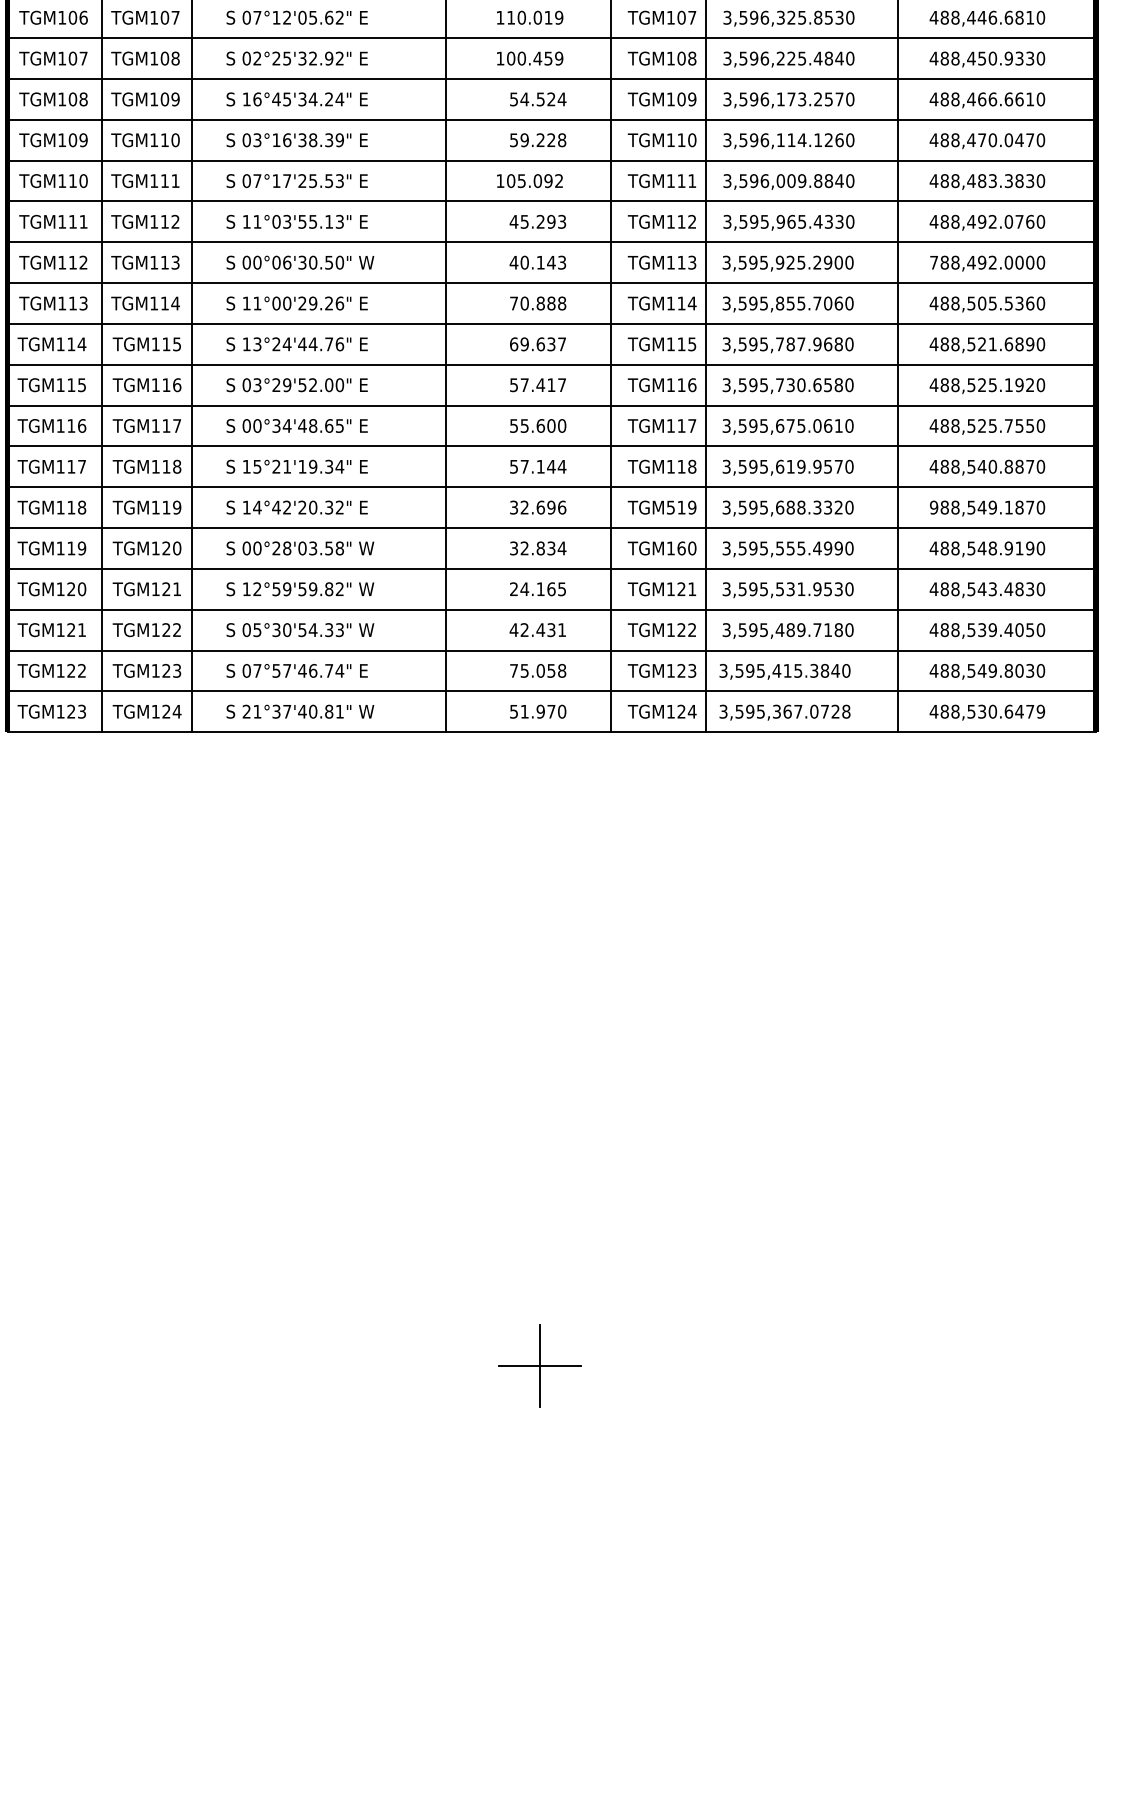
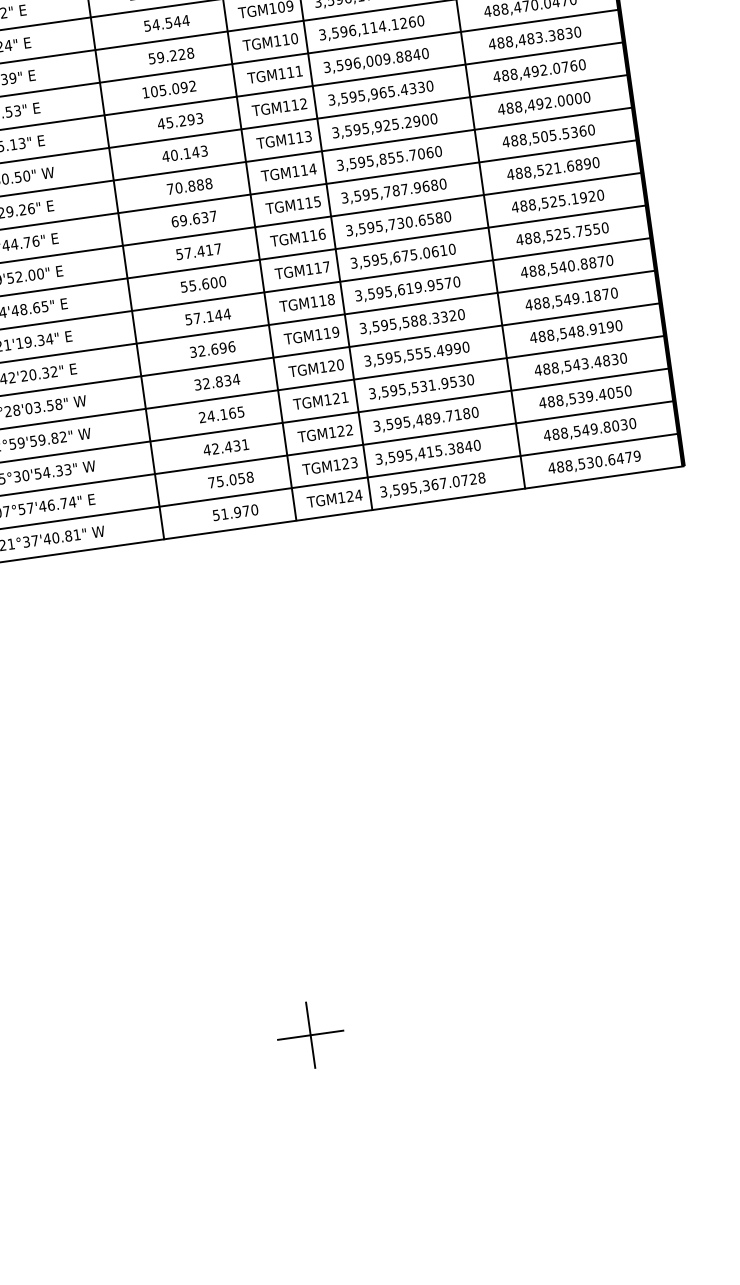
text: (551, 99) -> (177, 21), 54.524 -> 54.544
text: (933, 262) -> (501, 109), 788,492.0000 -> 488,492.0000
text: (670, 507) -> (318, 334), TGM519 -> TGM119
text: (780, 507) -> (406, 322), 3,595,688.3320 -> 3,595,588.3320
text: (933, 507) -> (528, 305), 988,549.1870 -> 488,549.1870
text: (681, 548) -> (331, 366), TGM160 -> TGM120

